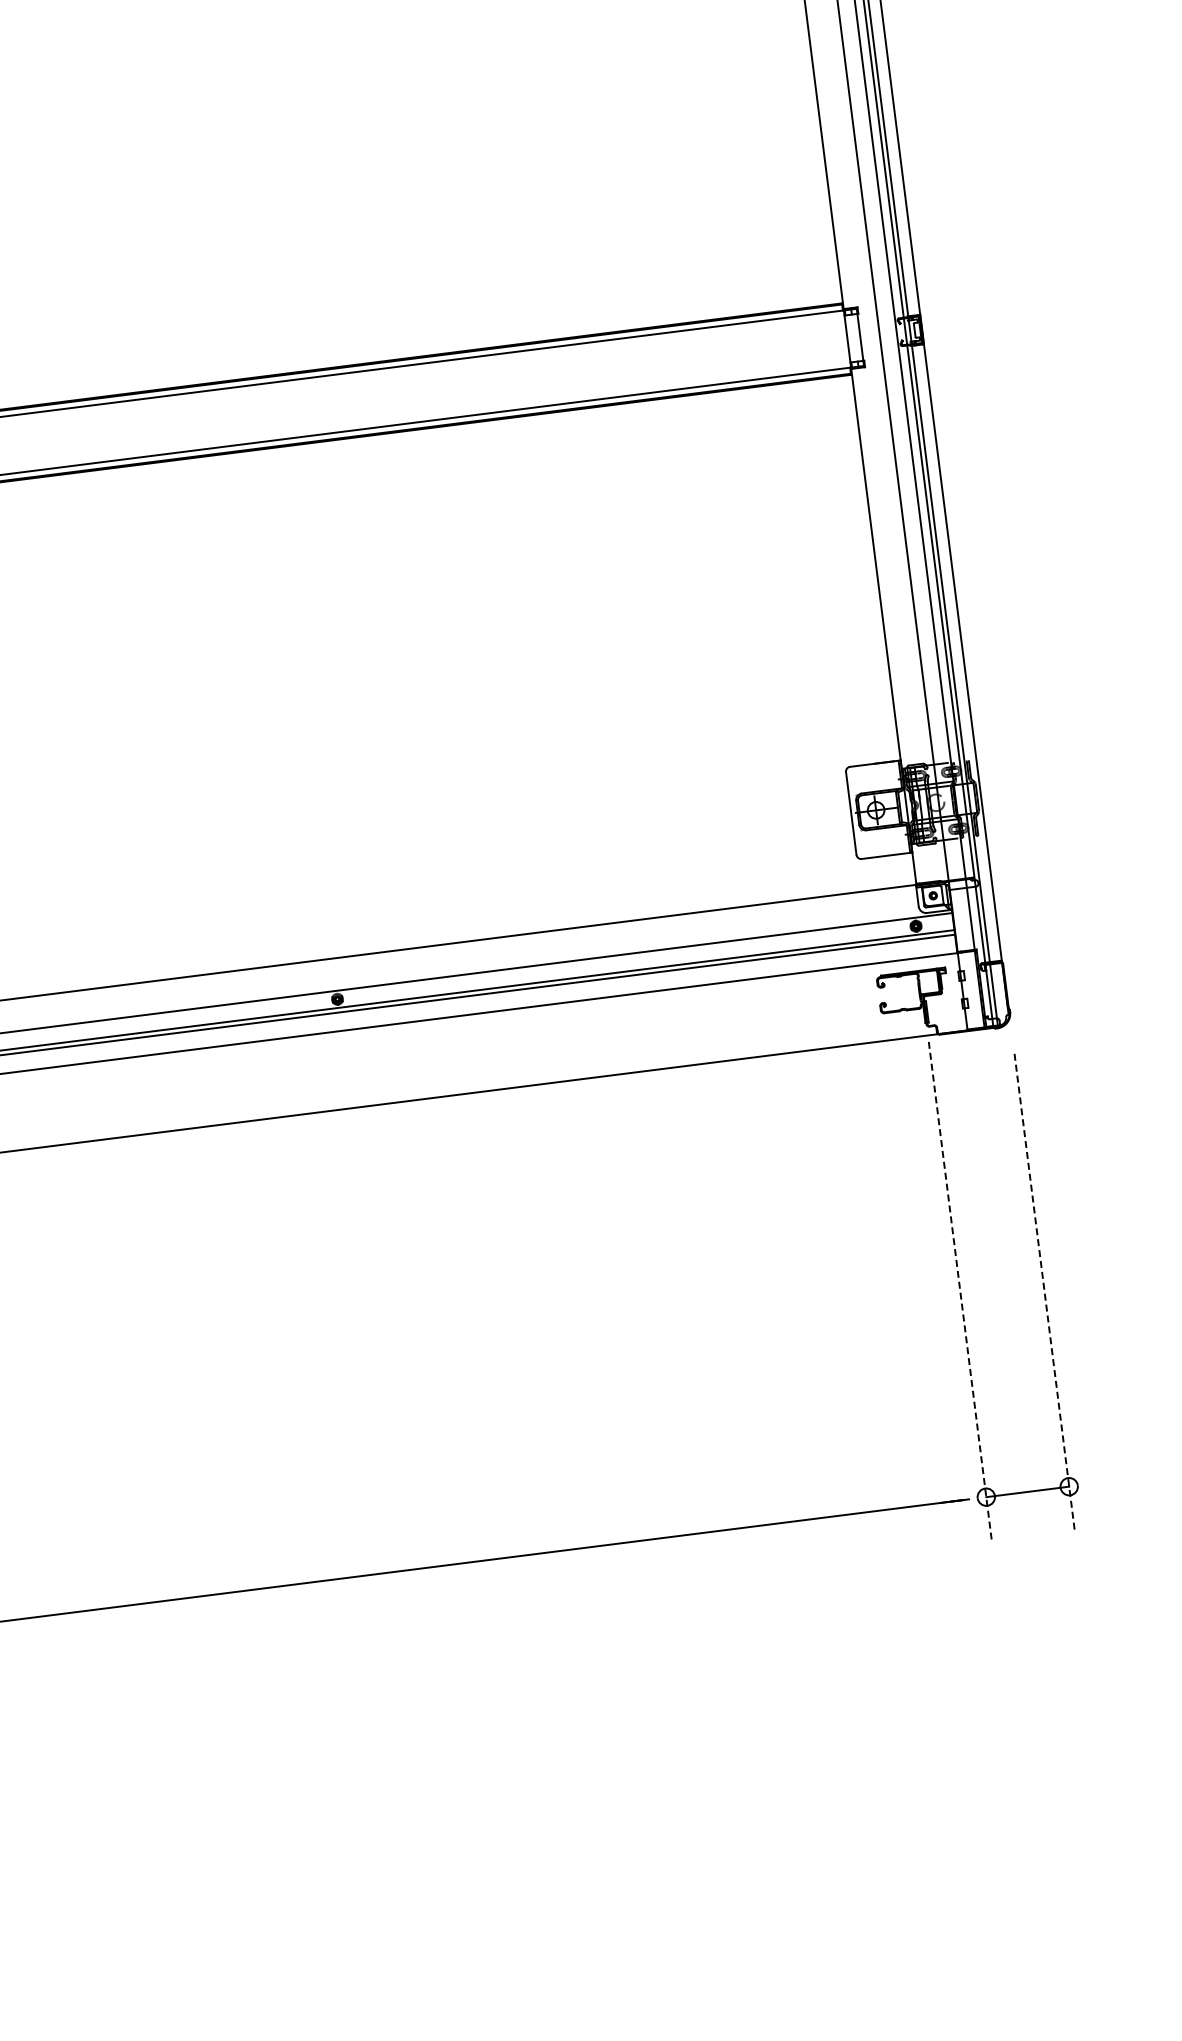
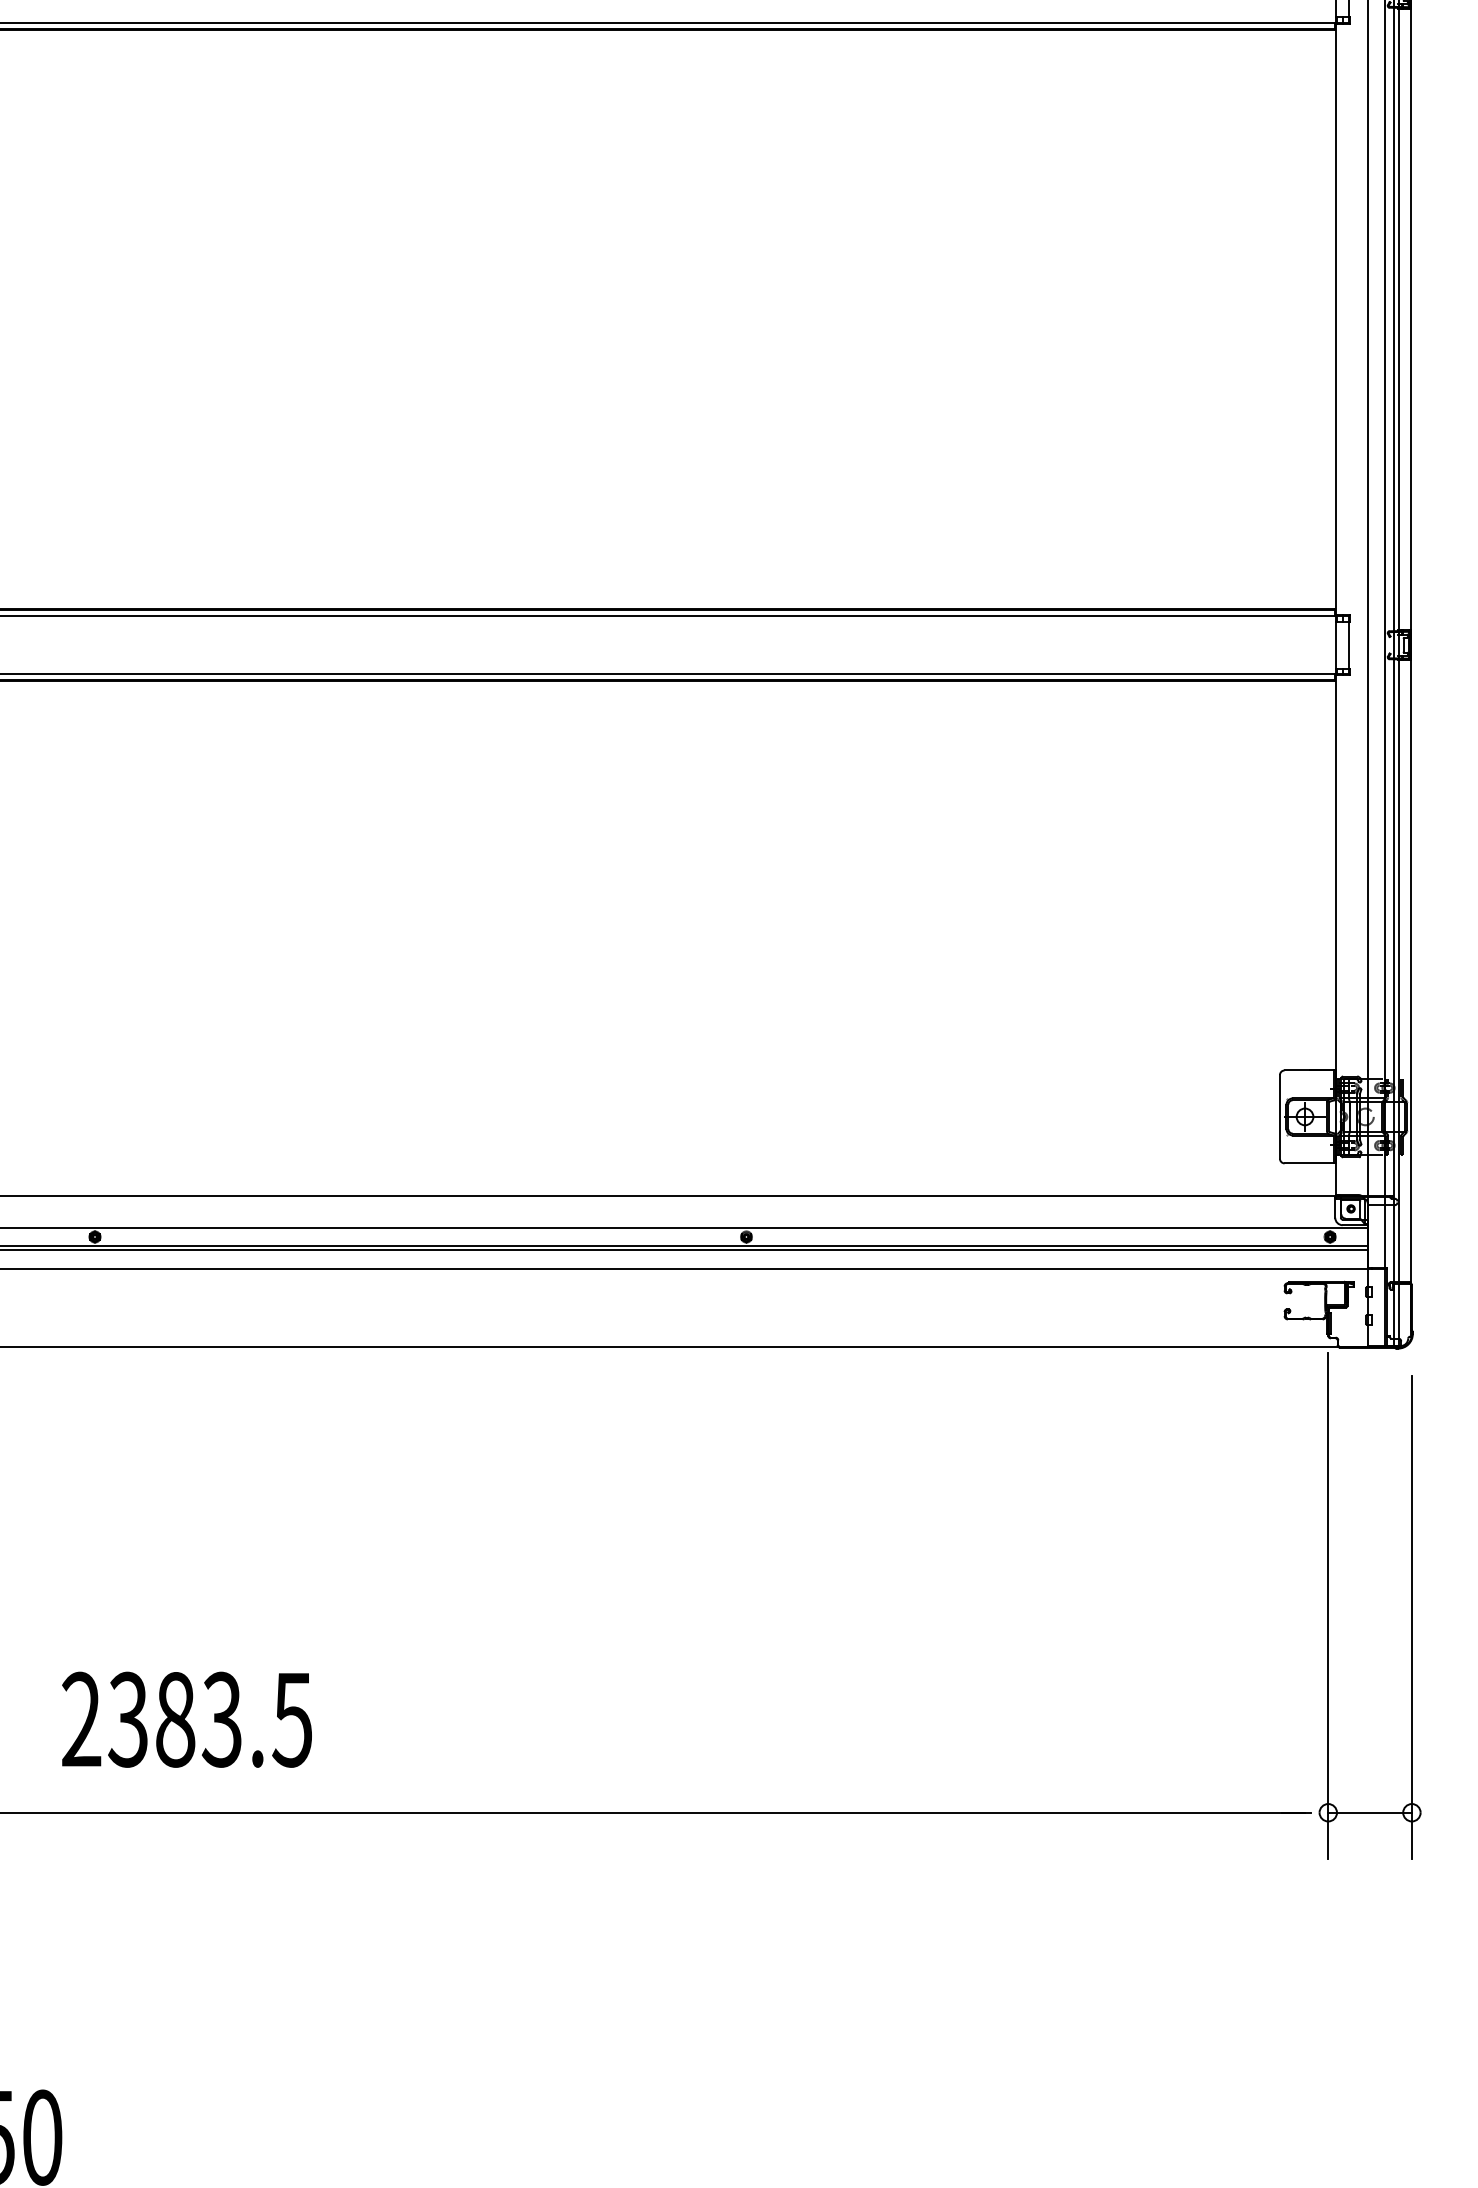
line: (960, 1292) -> (1328, 1606), dashed -> solid
line: (1044, 1293) -> (1411, 1617), dashed -> solid

